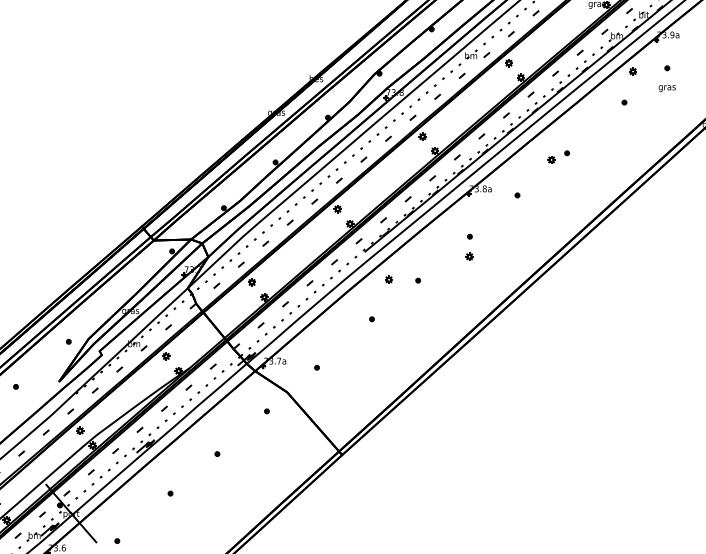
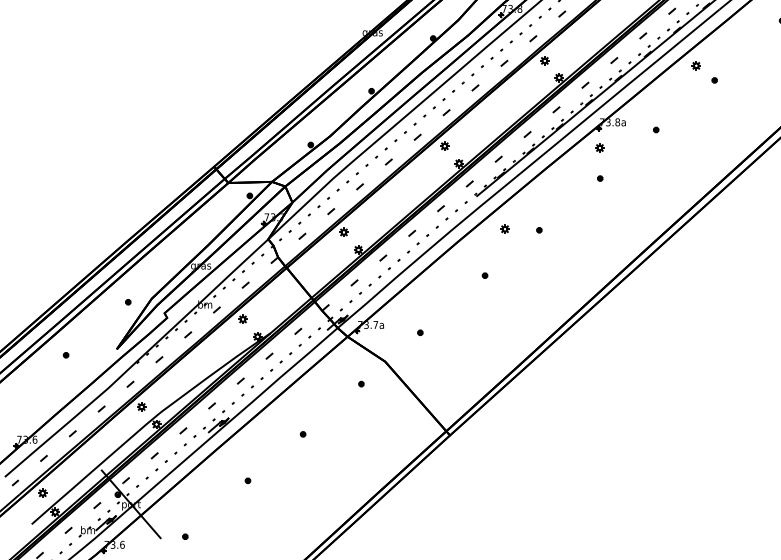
part: (551, 159) -> (696, 65), moved
part: (469, 256) -> (599, 147), moved

